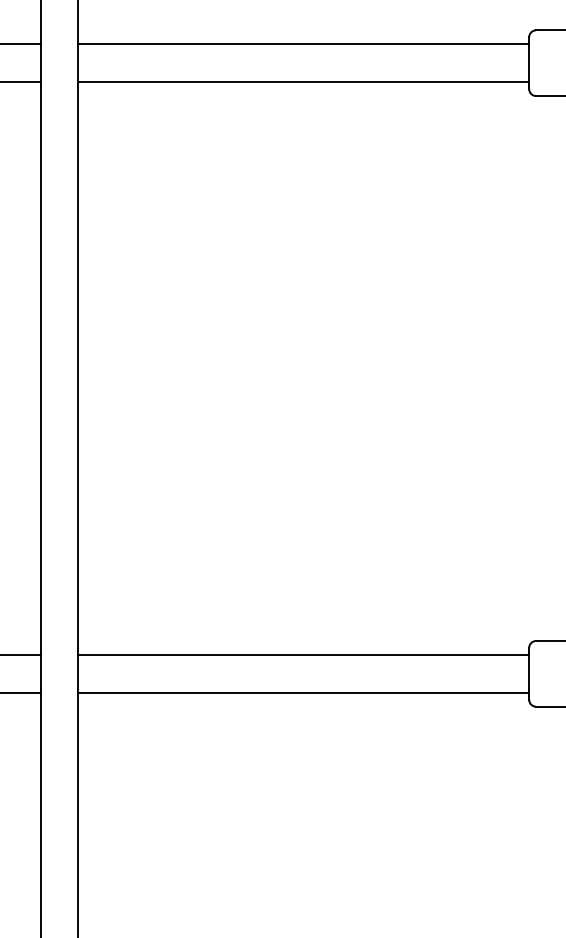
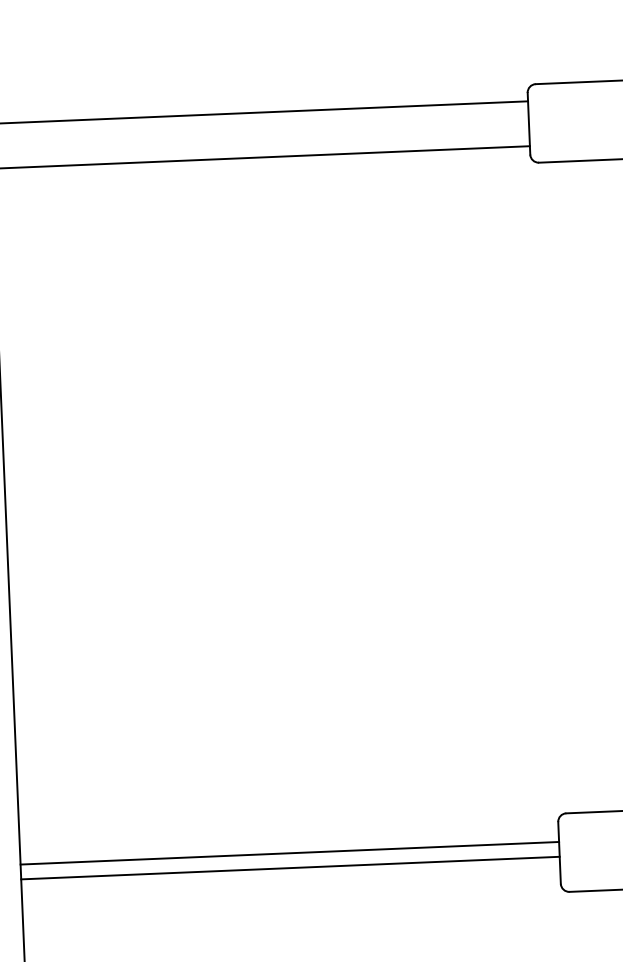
line: (303, 655) -> (290, 868), moved
line: (303, 692) -> (289, 853), moved

